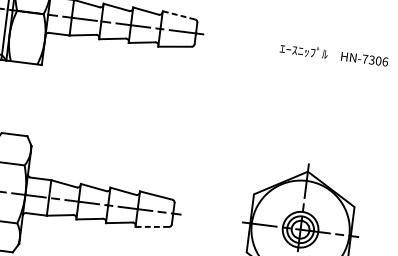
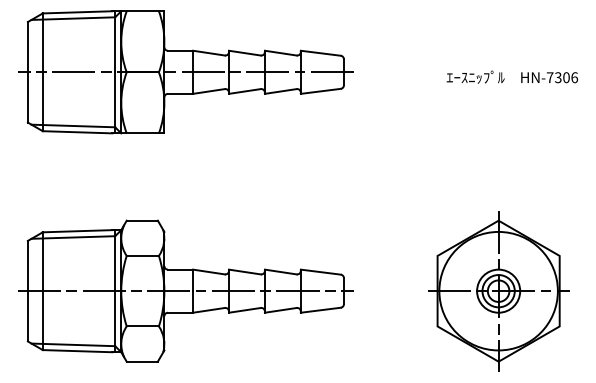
line: (178, 15) -> (320, 53), dashed -> solid
line: (151, 227) -> (320, 310), dashed -> solid

